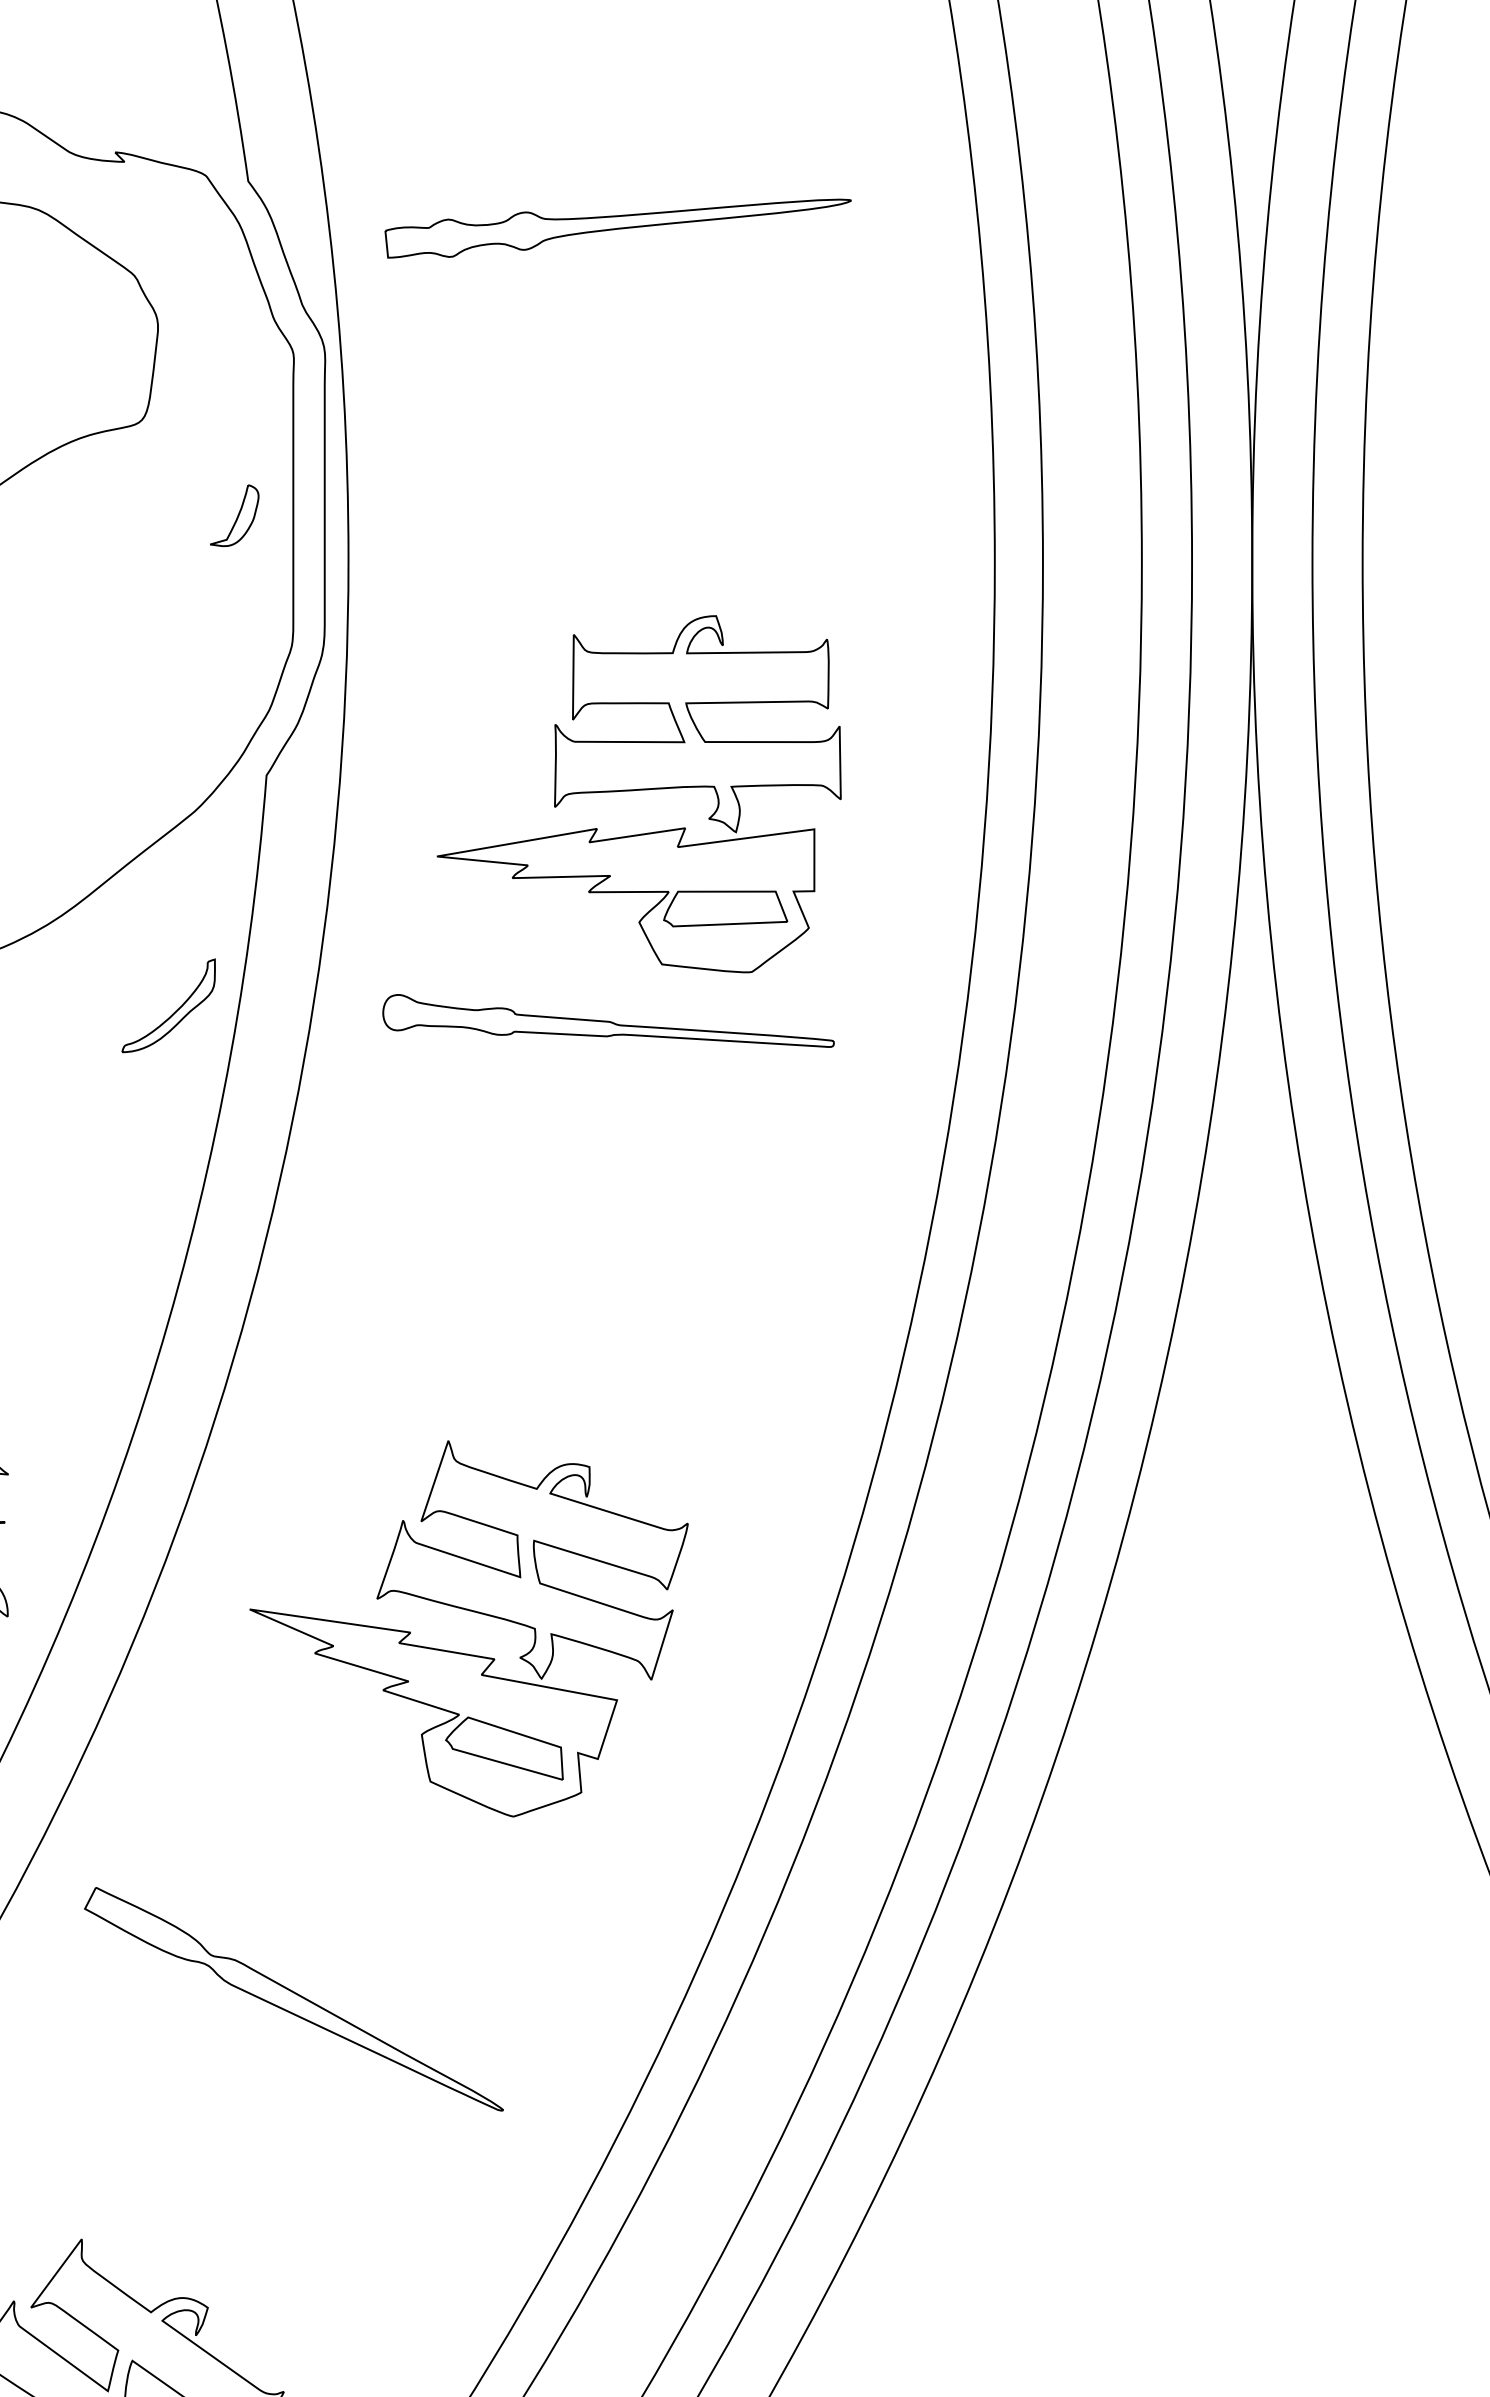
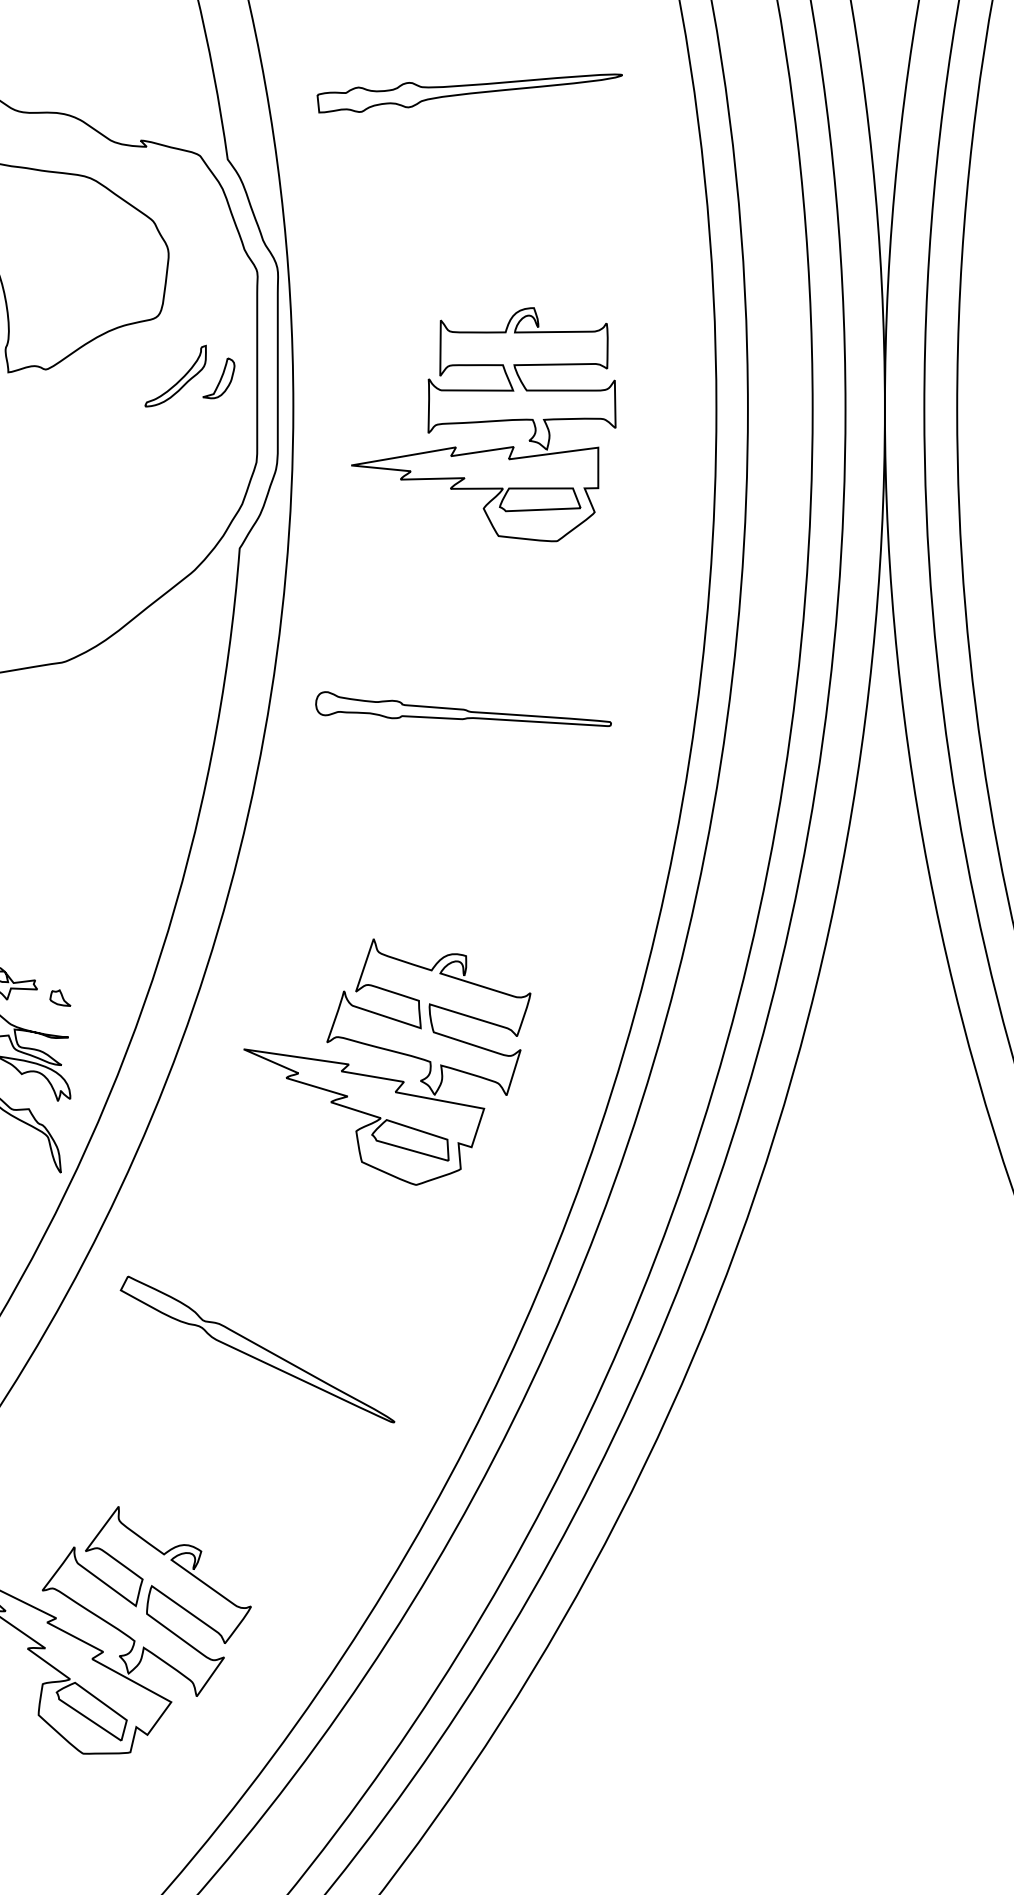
part: (617, 228) -> (469, 93), moved
part: (638, 793) -> (483, 424), moved
part: (168, 1004) -> (175, 375), moved
part: (472, 1612) -> (389, 1051), moved

